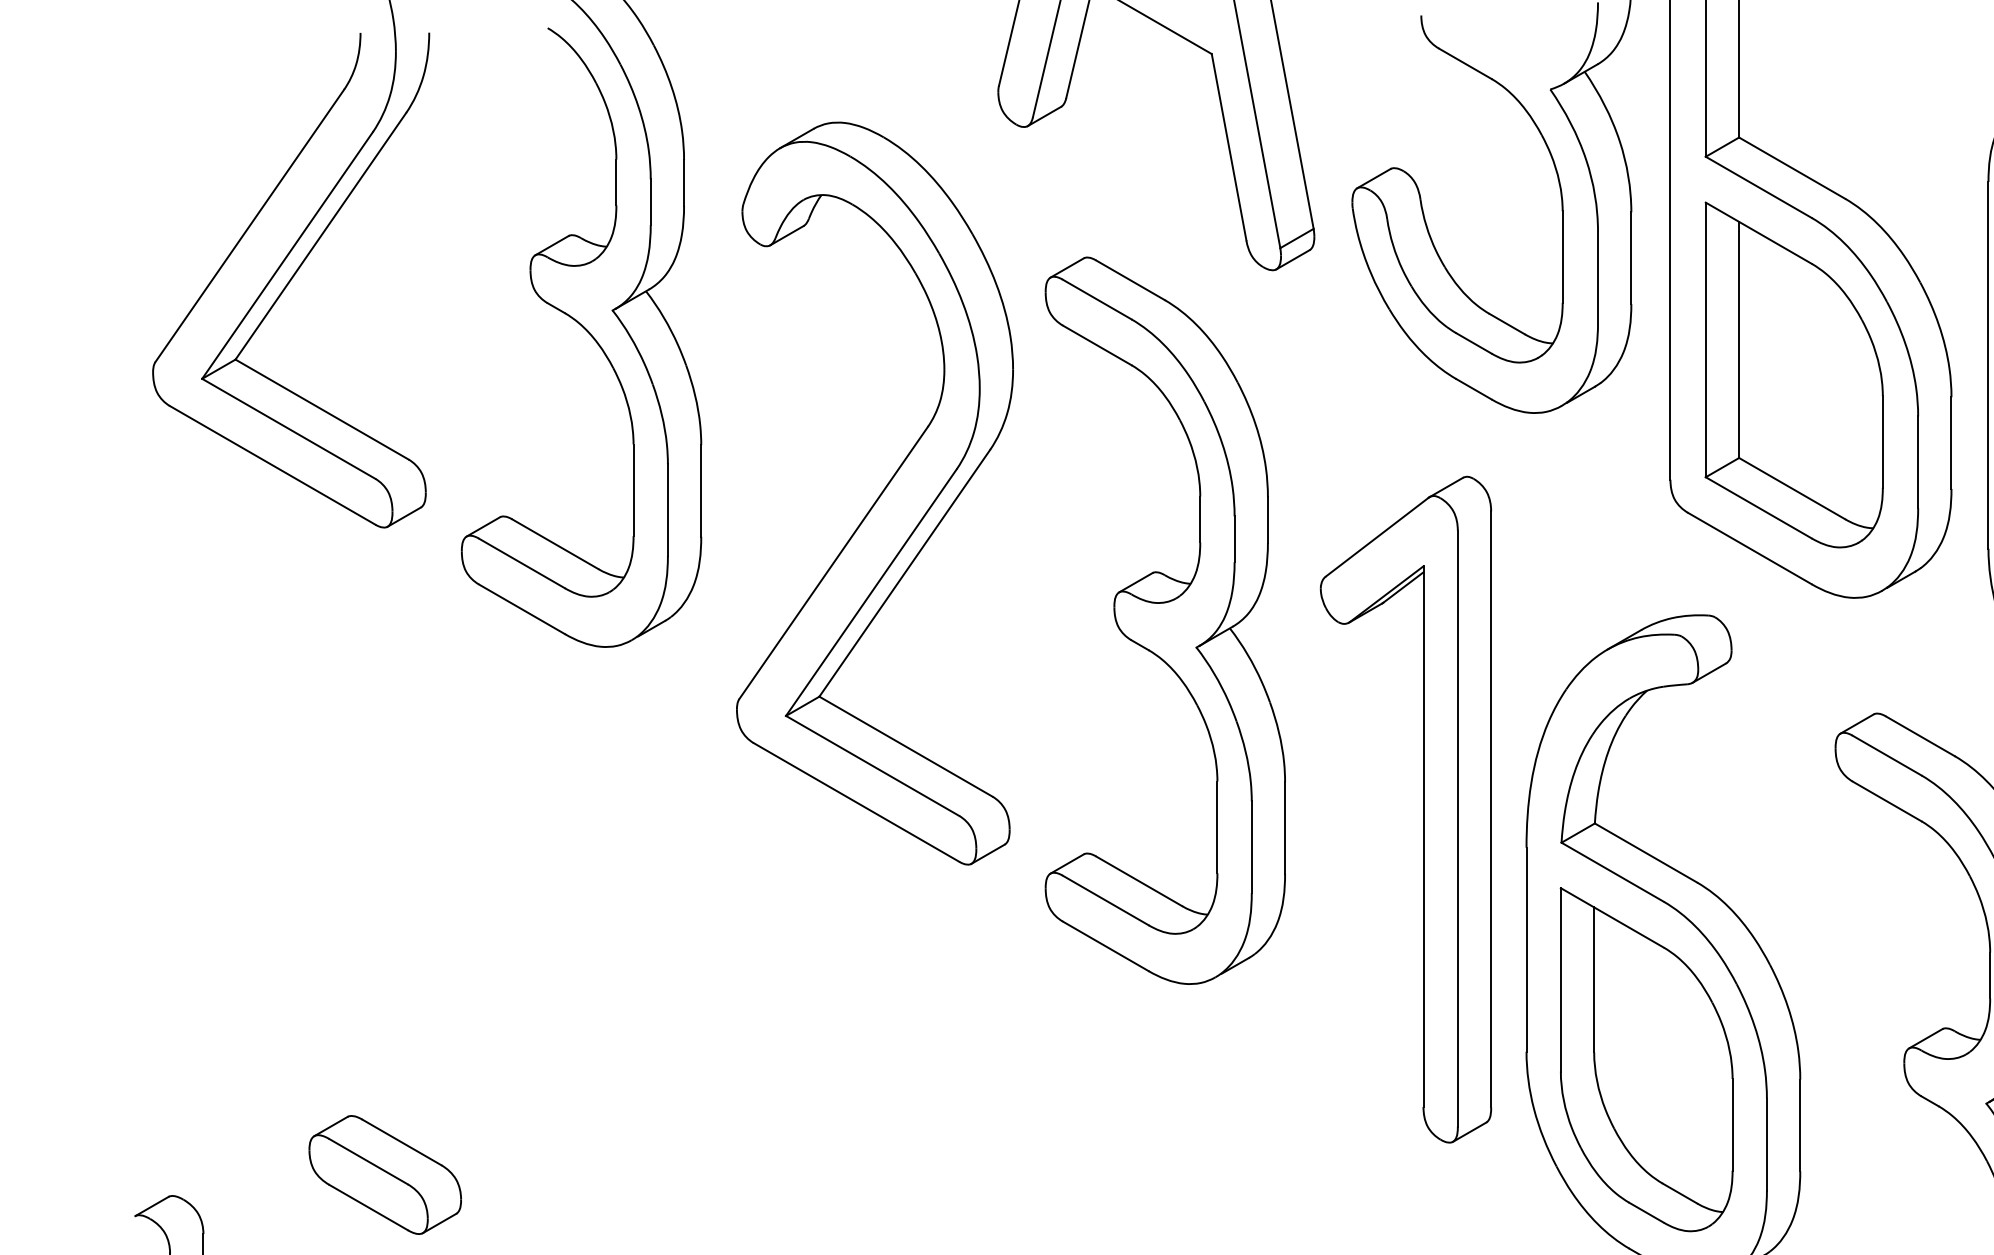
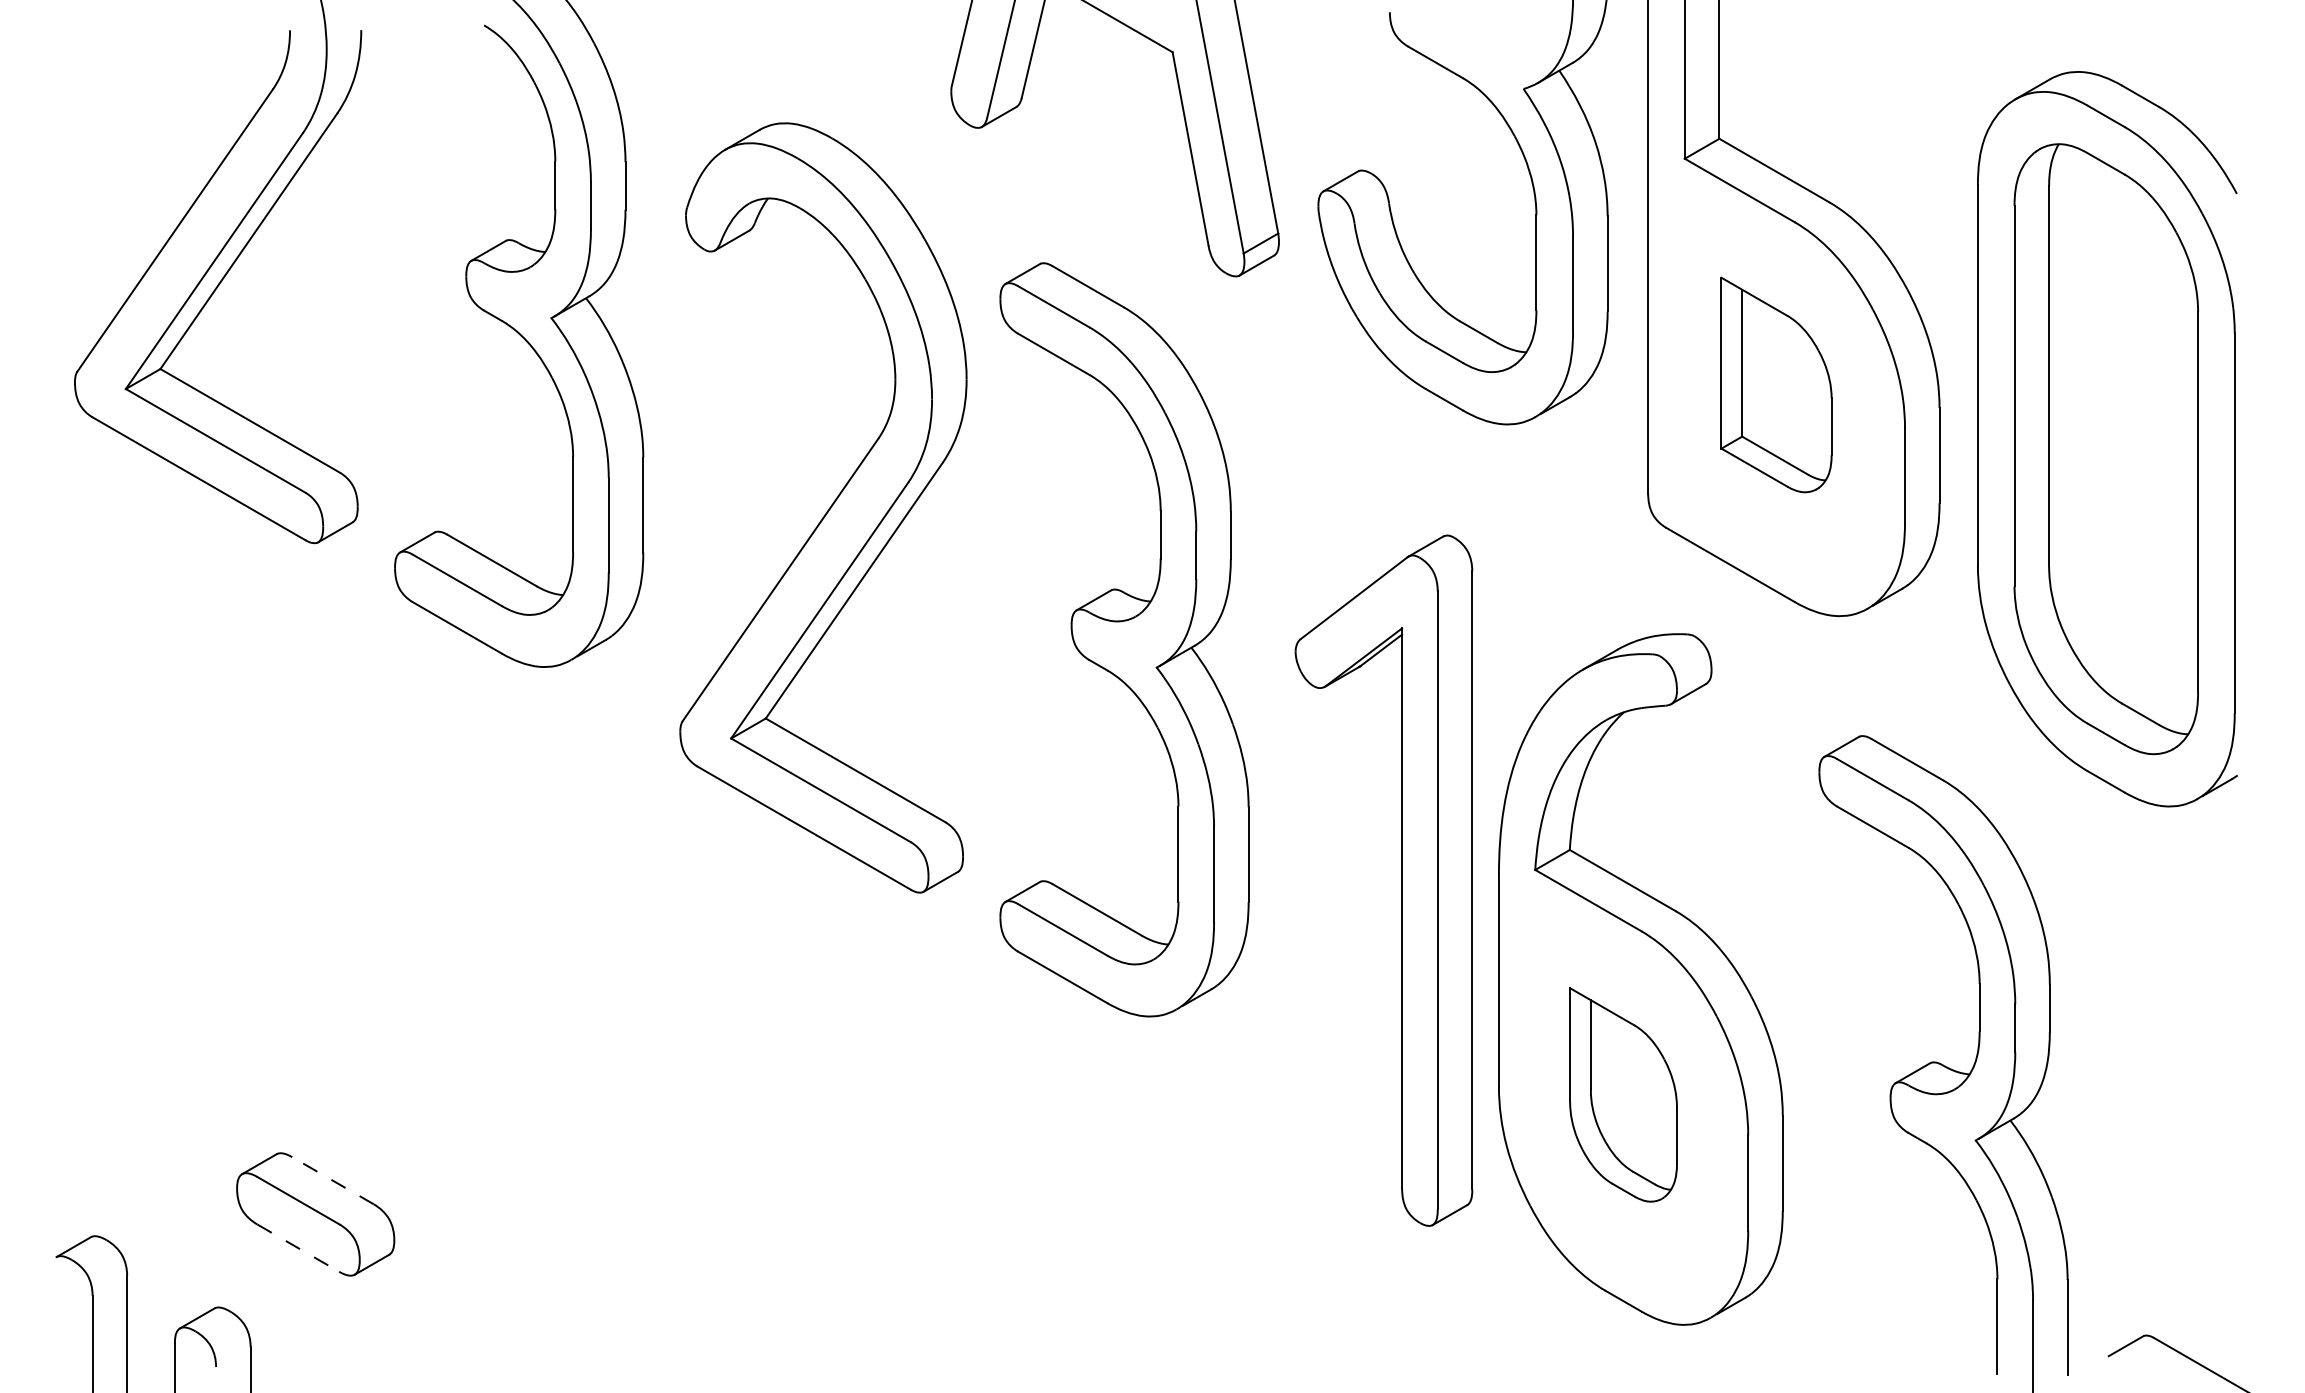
part: (1794, 374) -> (1776, 384), size x0.6
part: (1422, 809) -> (1401, 880), moved
part: (1646, 1059) -> (1623, 1094), size x0.6
line: (401, 1142) -> (332, 1180), solid -> dashed
line: (368, 1207) -> (298, 1248), solid -> dashed

